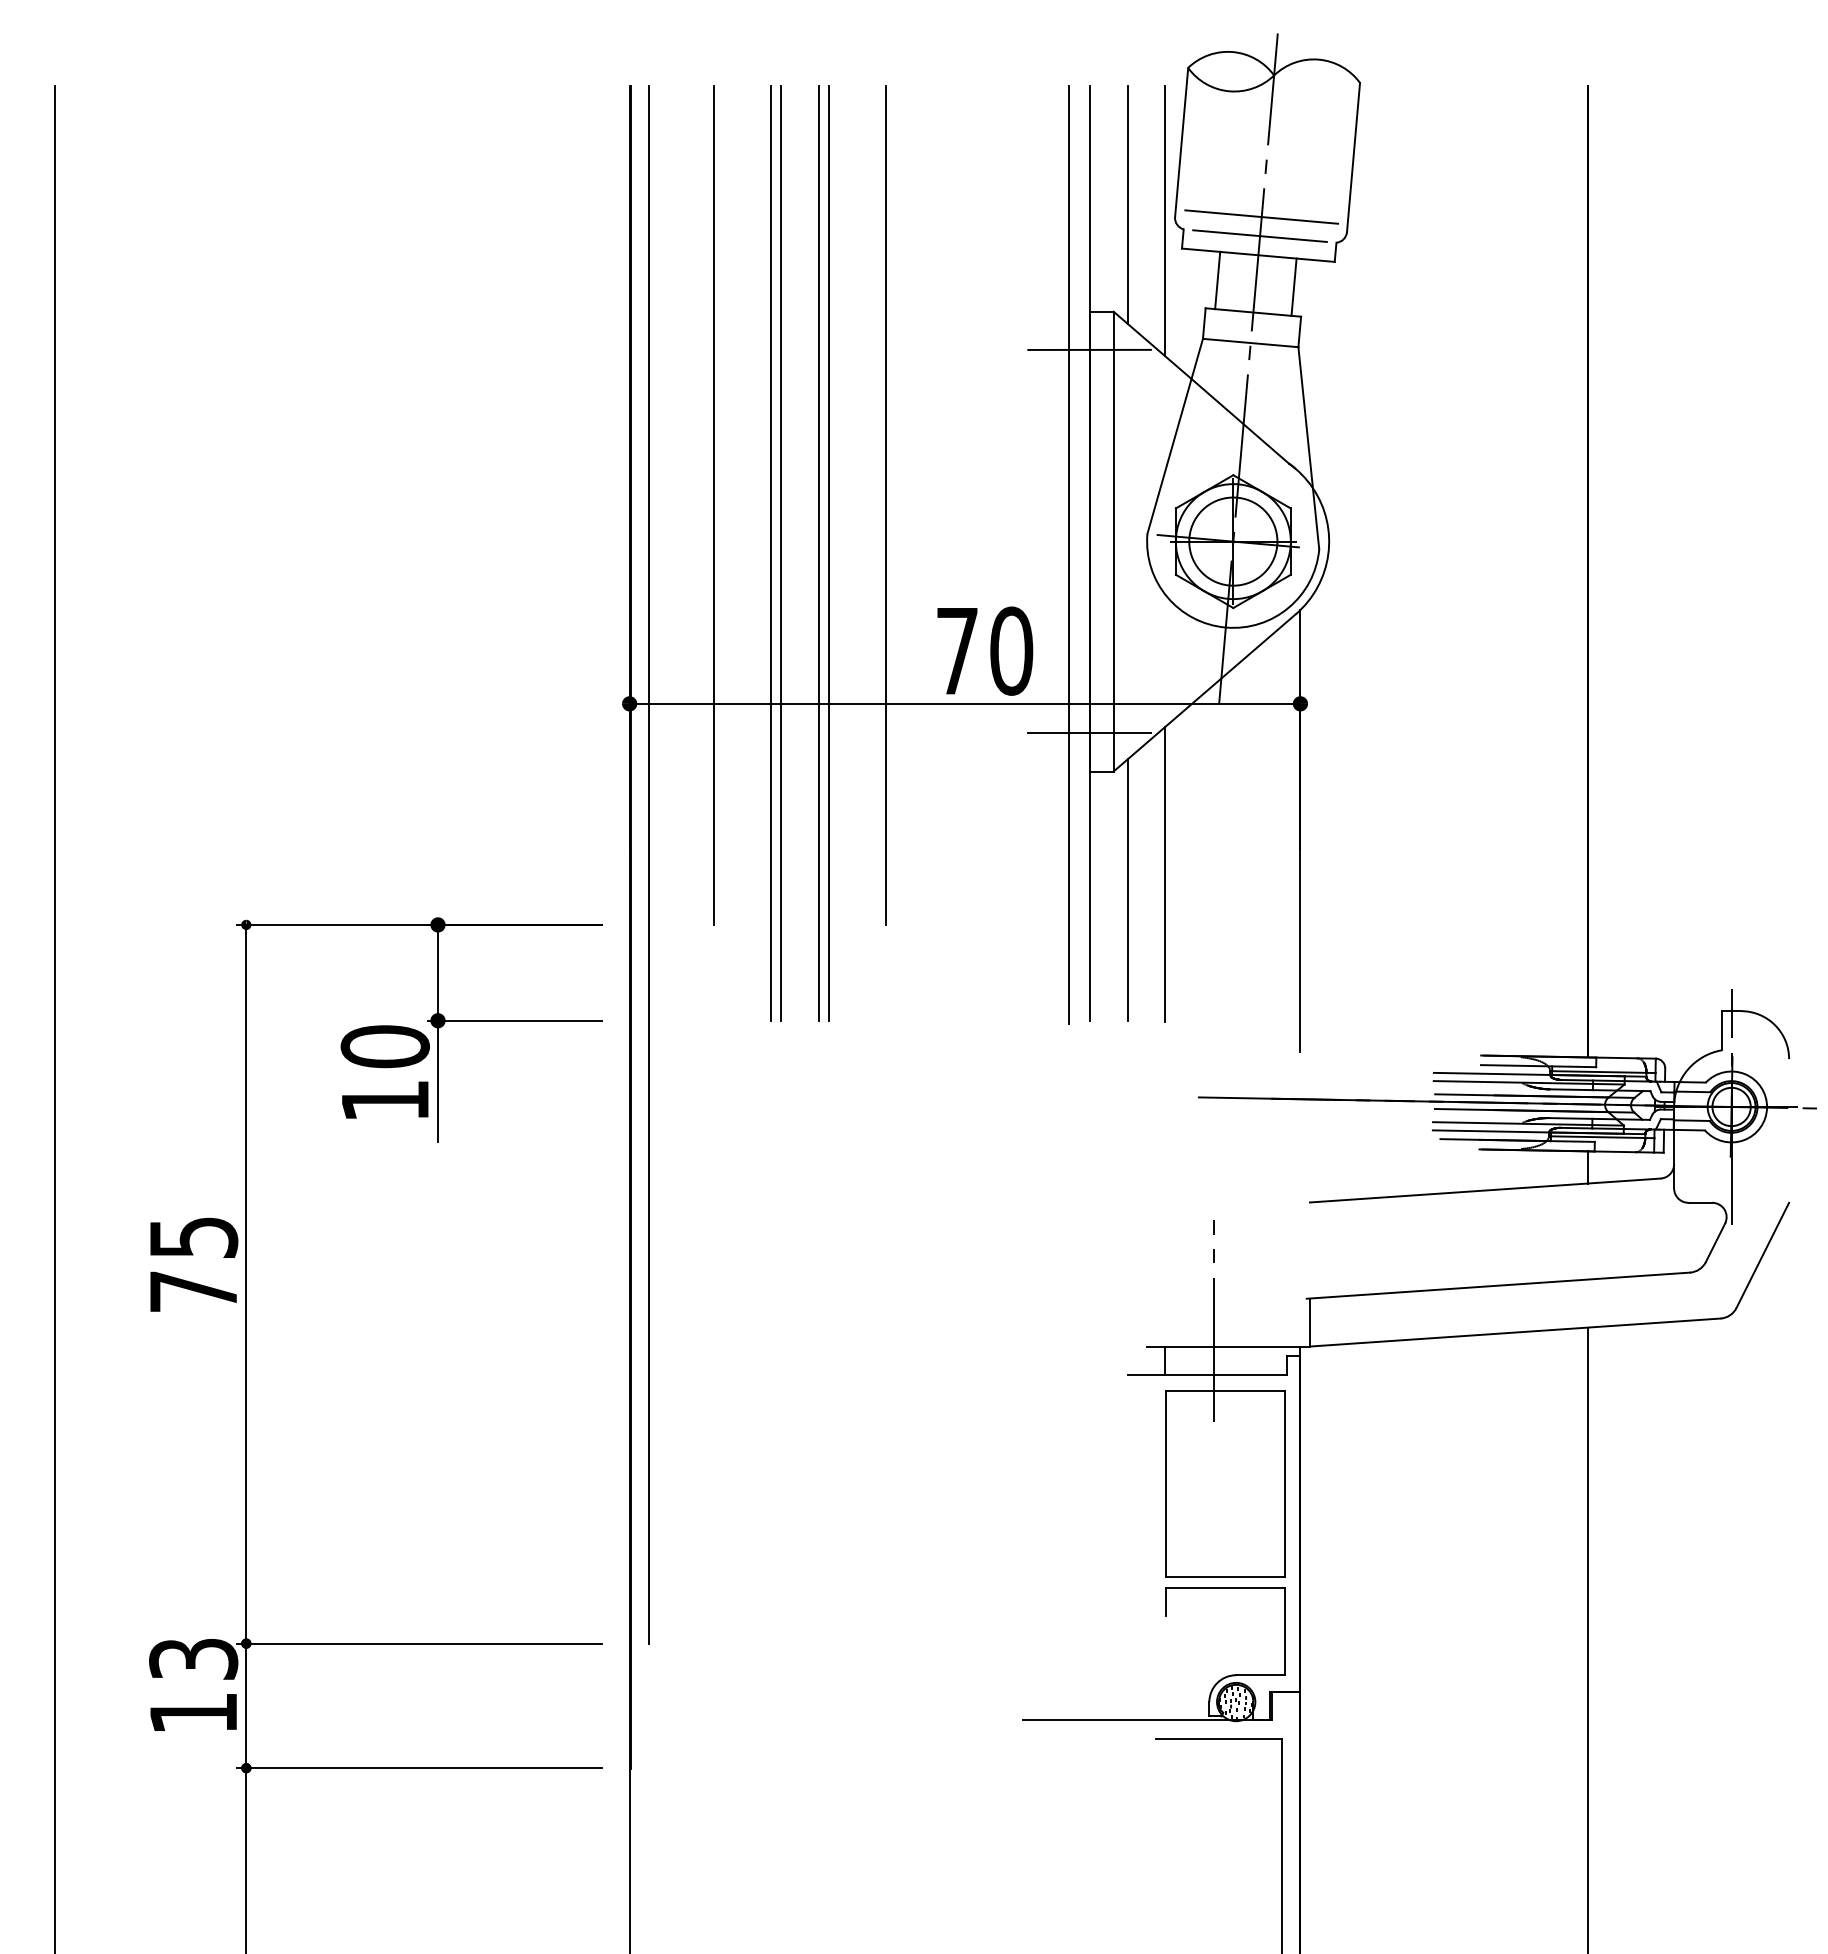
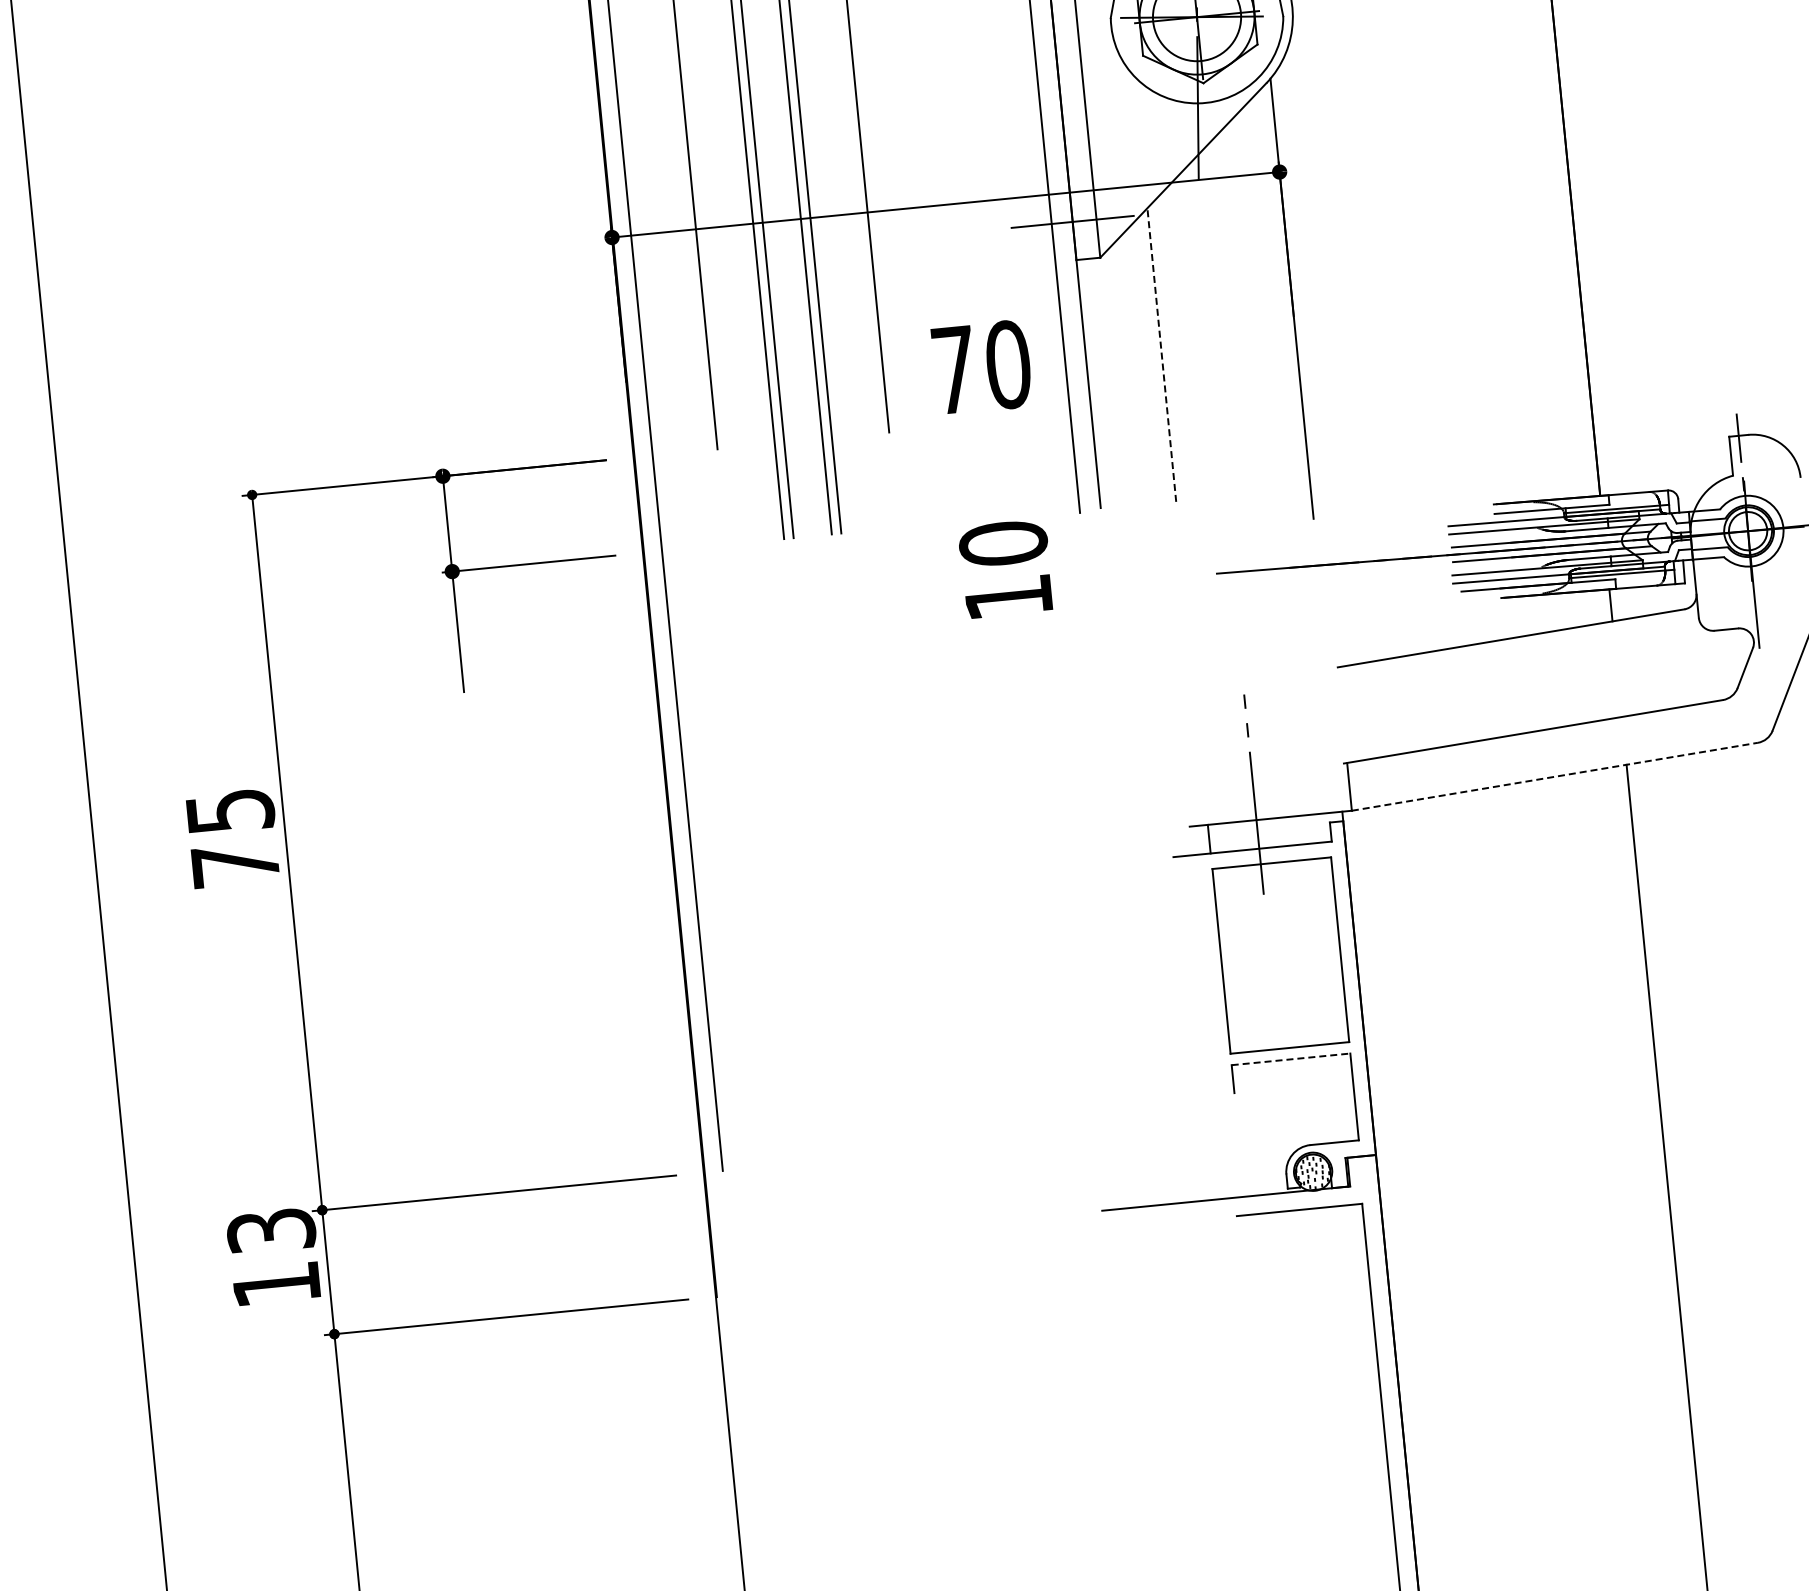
text: (985, 650) -> (982, 366), moved
line: (1165, 874) -> (1162, 355), solid -> dashed
line: (1127, 889) -> (1125, 373), removed
text: (384, 1071) -> (1005, 568), moved
line: (1515, 1332) -> (1555, 776), solid -> dashed
line: (1225, 1588) -> (1291, 1059), solid -> dashed

